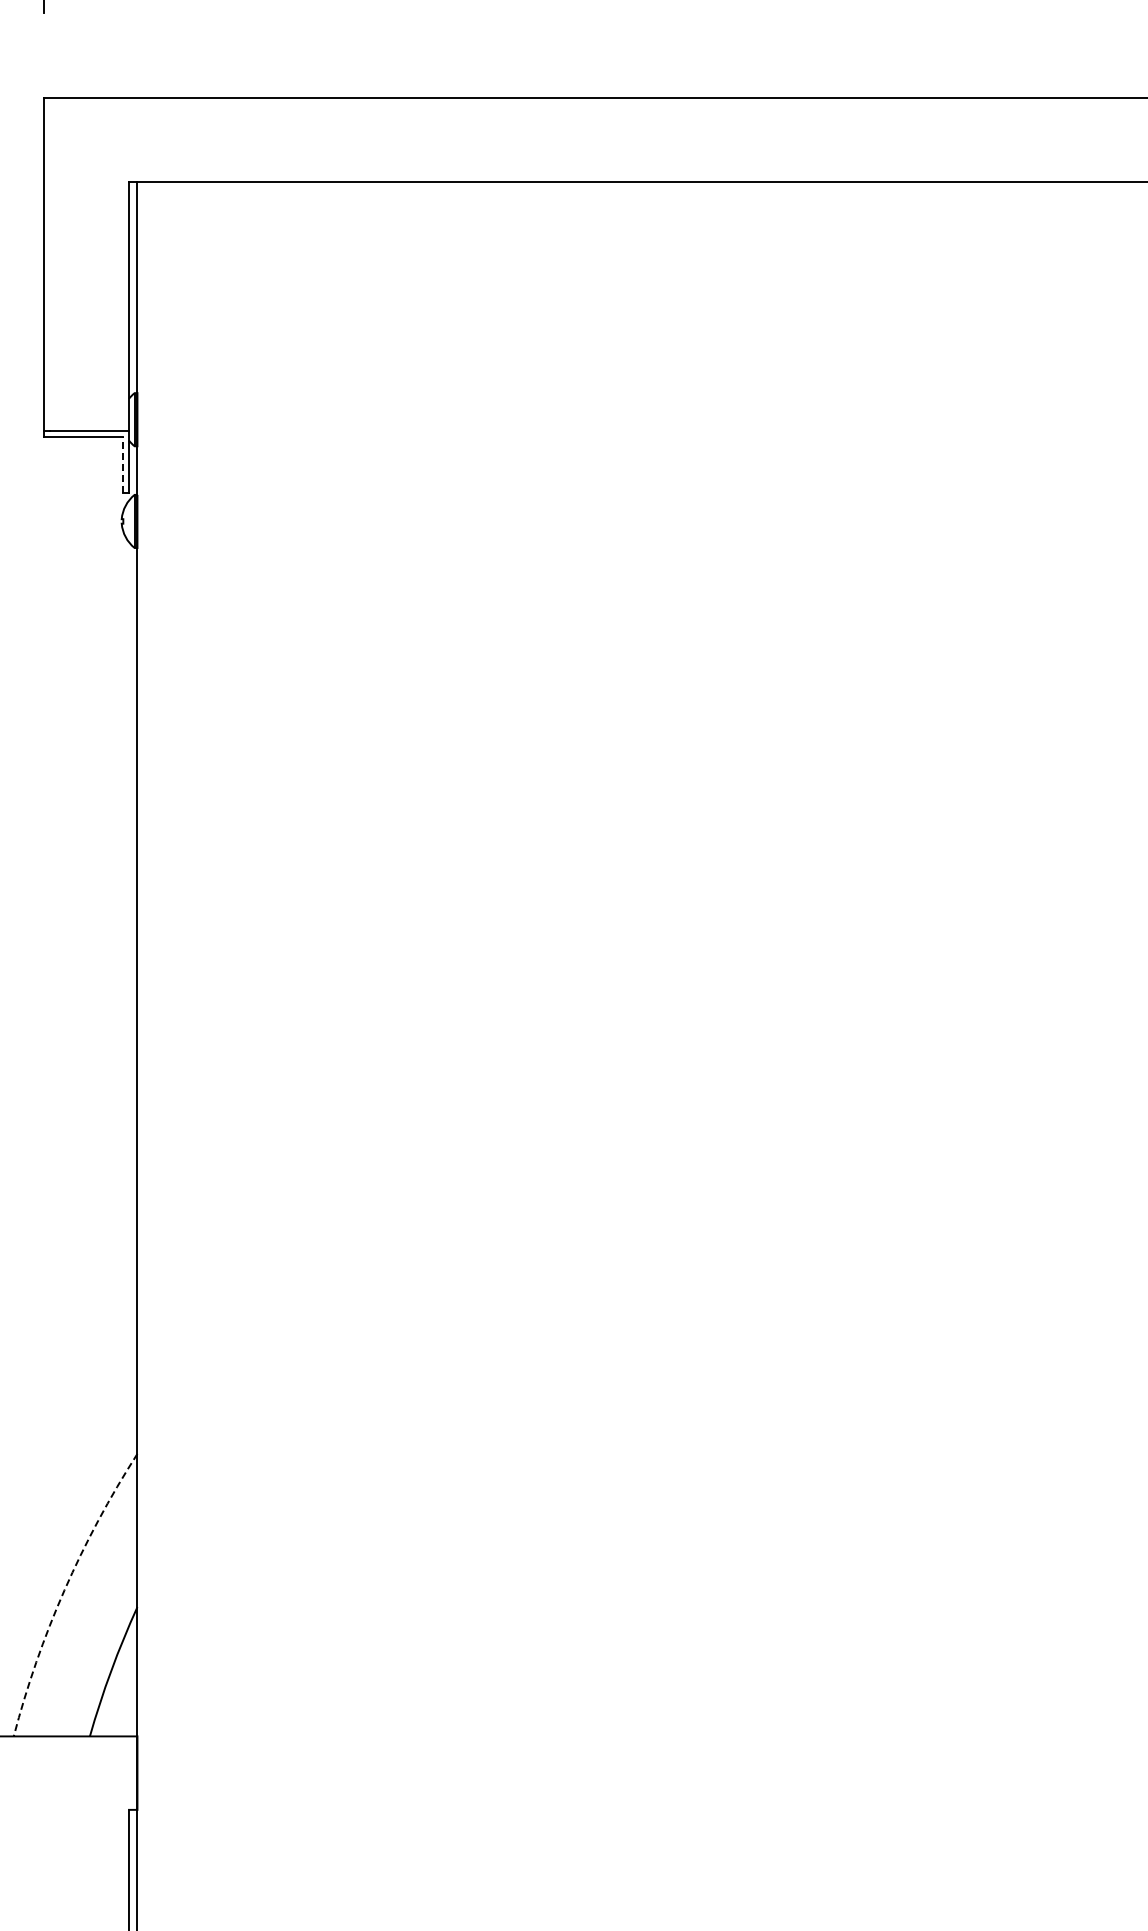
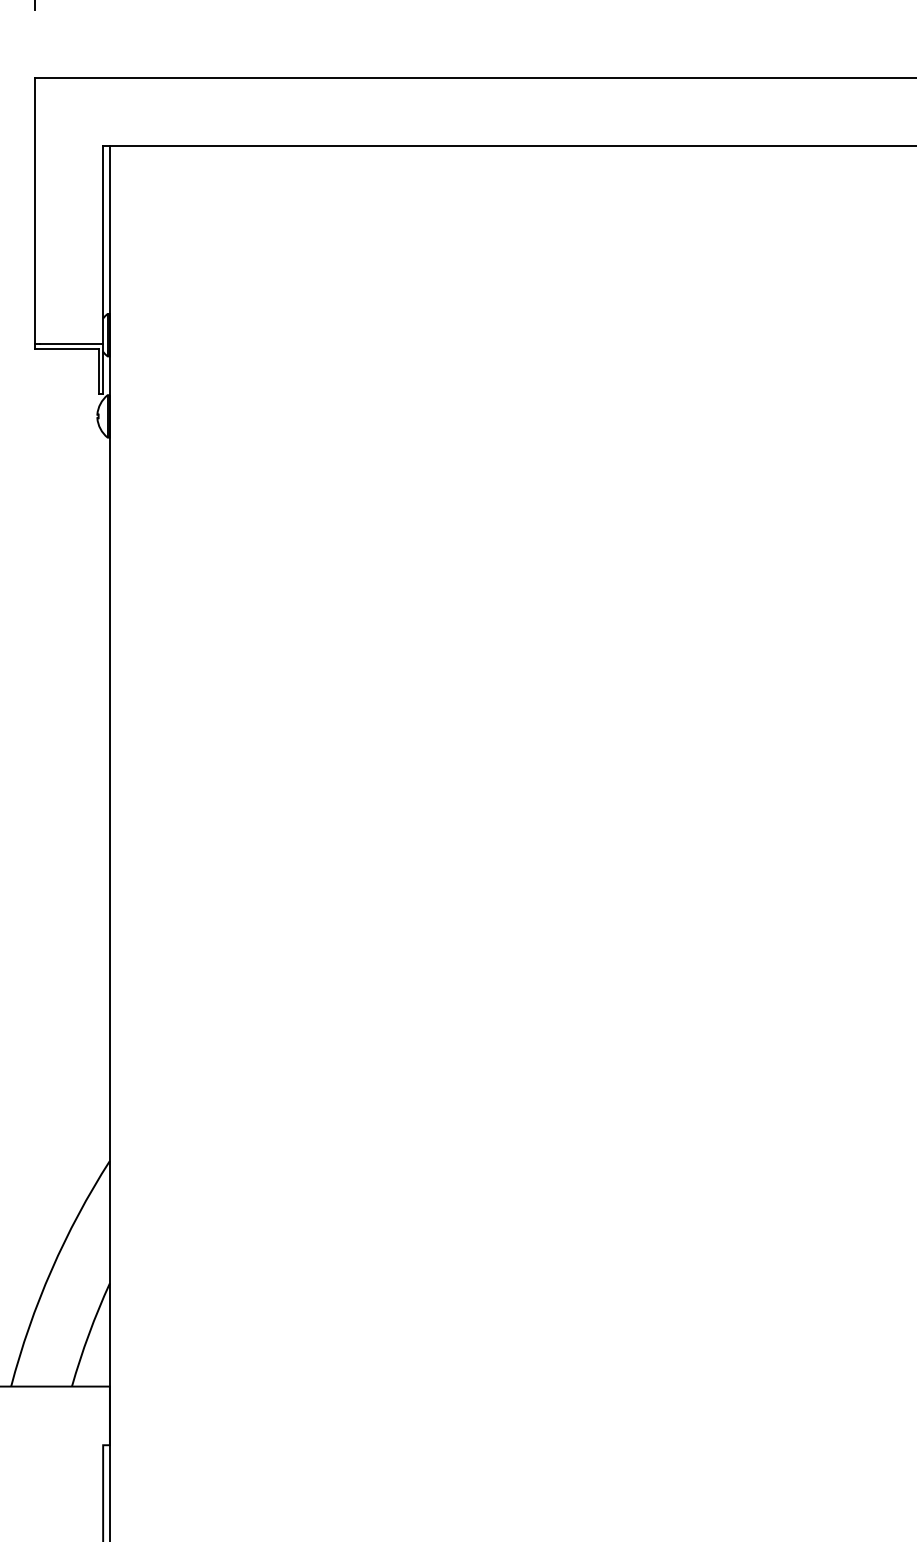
line: (123, 464) -> (98, 370), dashed -> solid
arc: (64, 1590) -> (51, 1270), dashed -> solid

